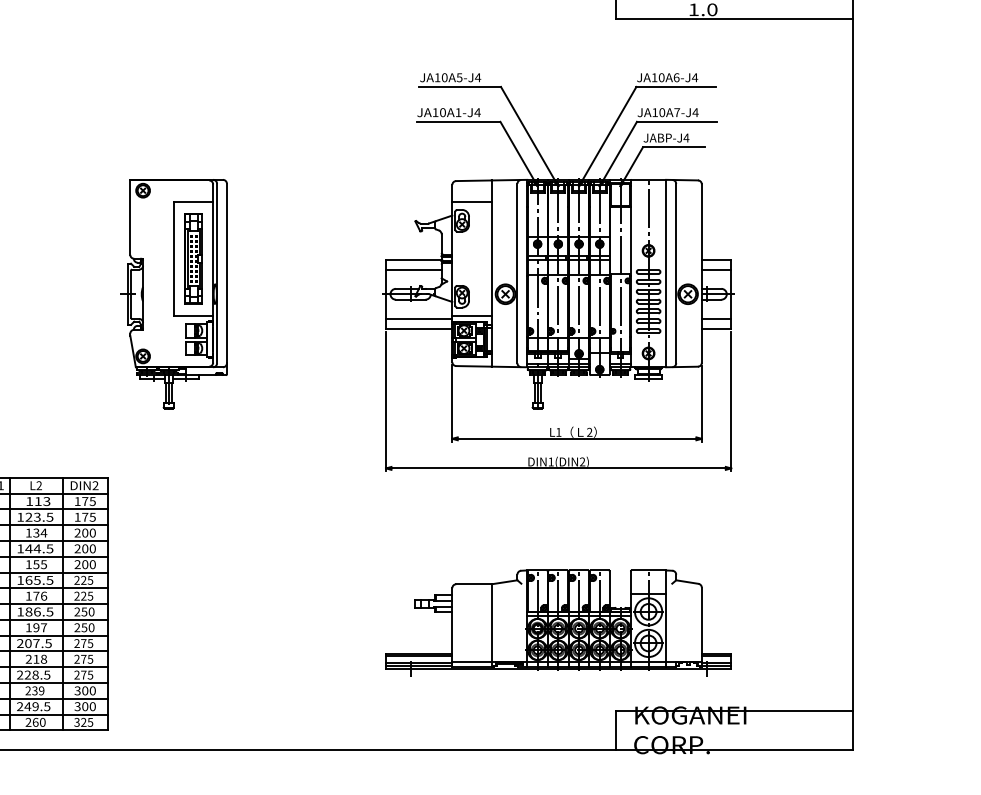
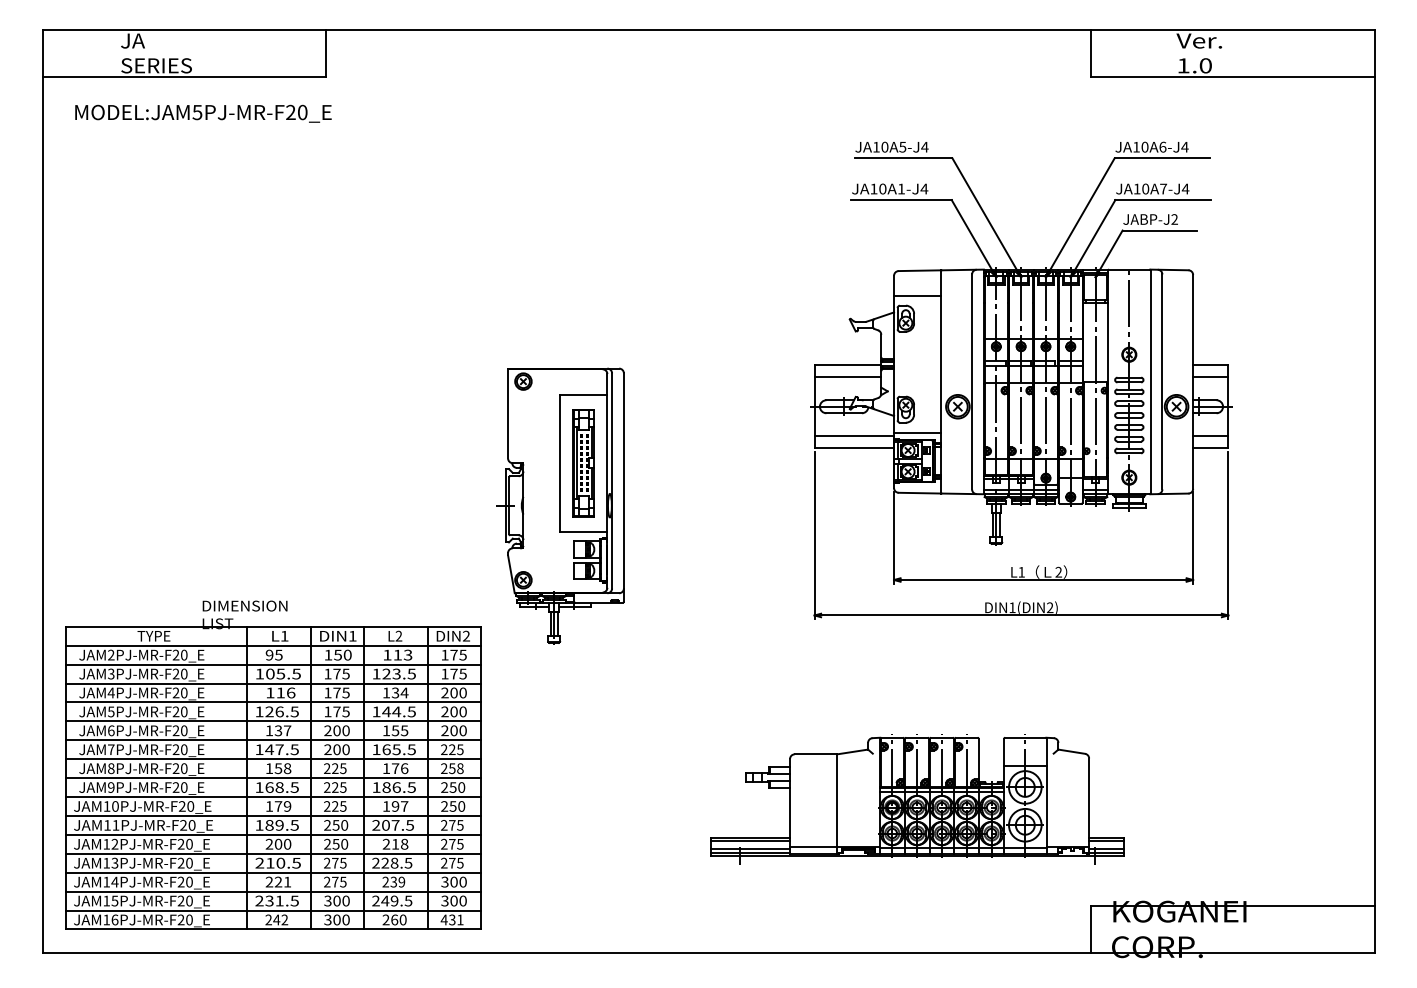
text: (686, 138) -> (1174, 219), JABP-J4 -> JABP-J2
part: (174, 294) -> (560, 505), moved
text: (87, 596) -> (456, 768), 225 -> 258
part: (558, 621) -> (917, 799), moved
text: (83, 722) -> (451, 919), 325 -> 431

